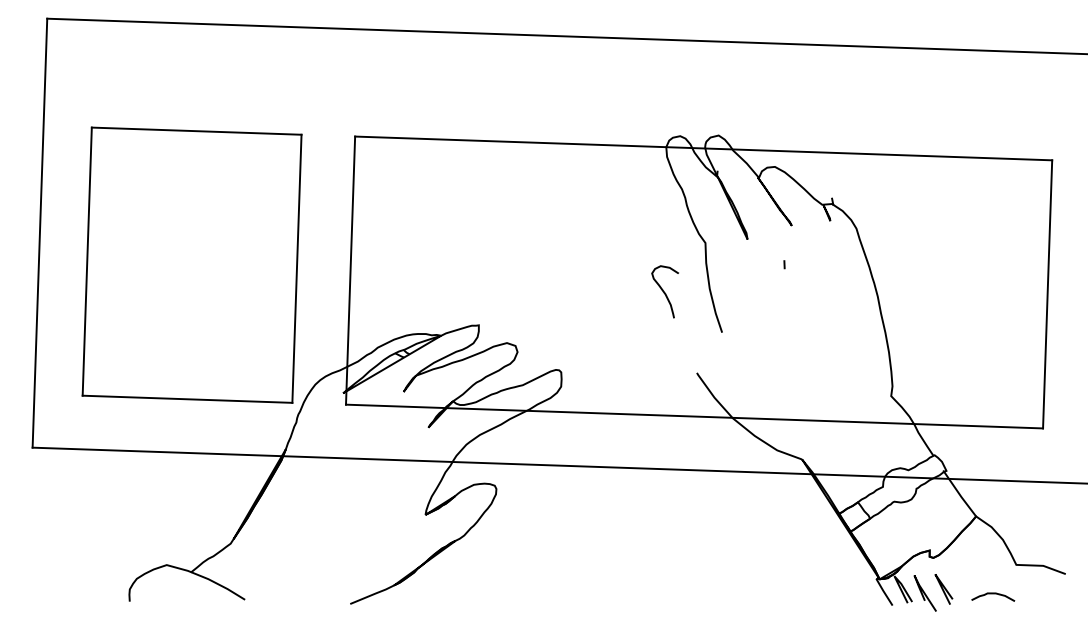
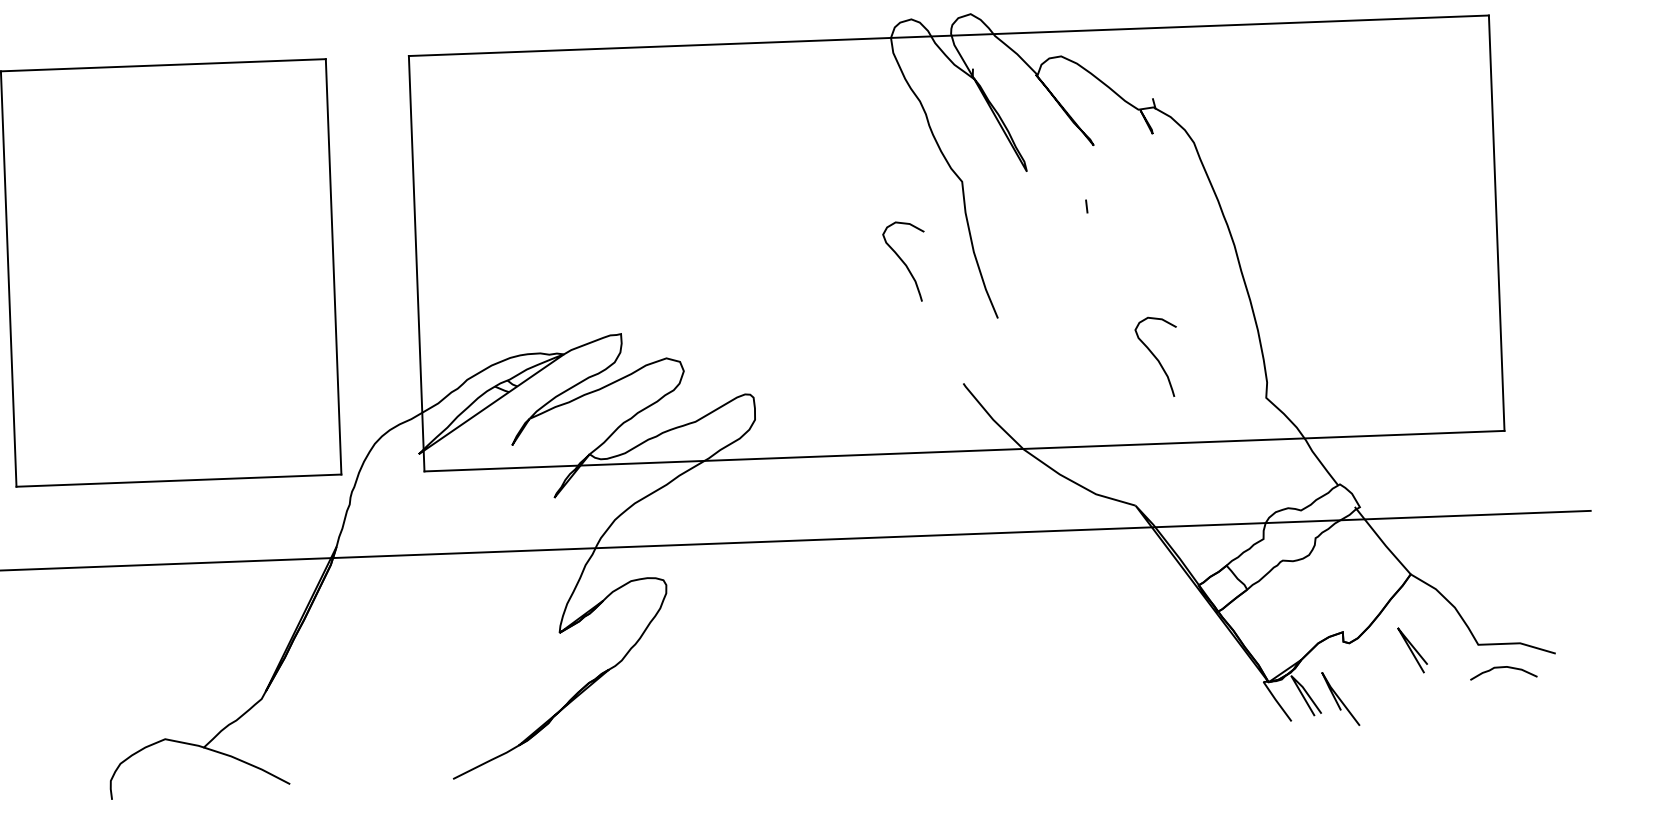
curve: (822, 364) -> (1156, 356), added
curve: (943, 589) -> (1412, 650), moved
curve: (993, 594) -> (1503, 668), moved

